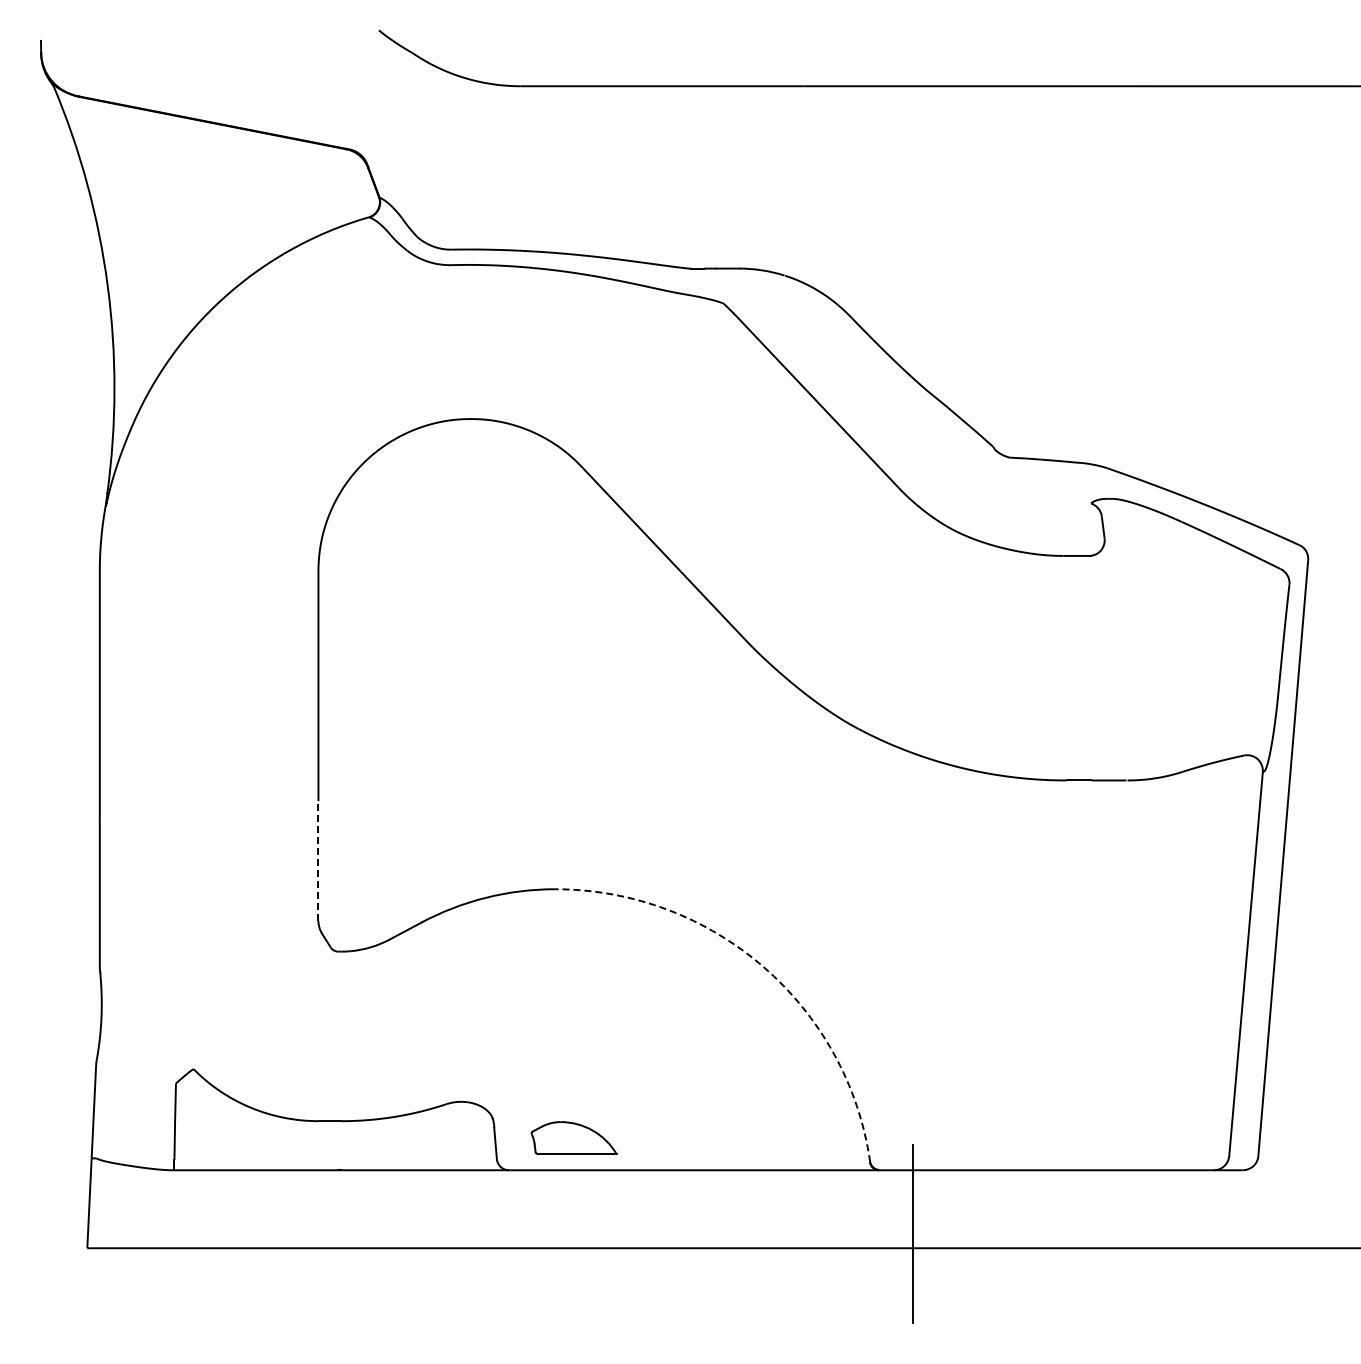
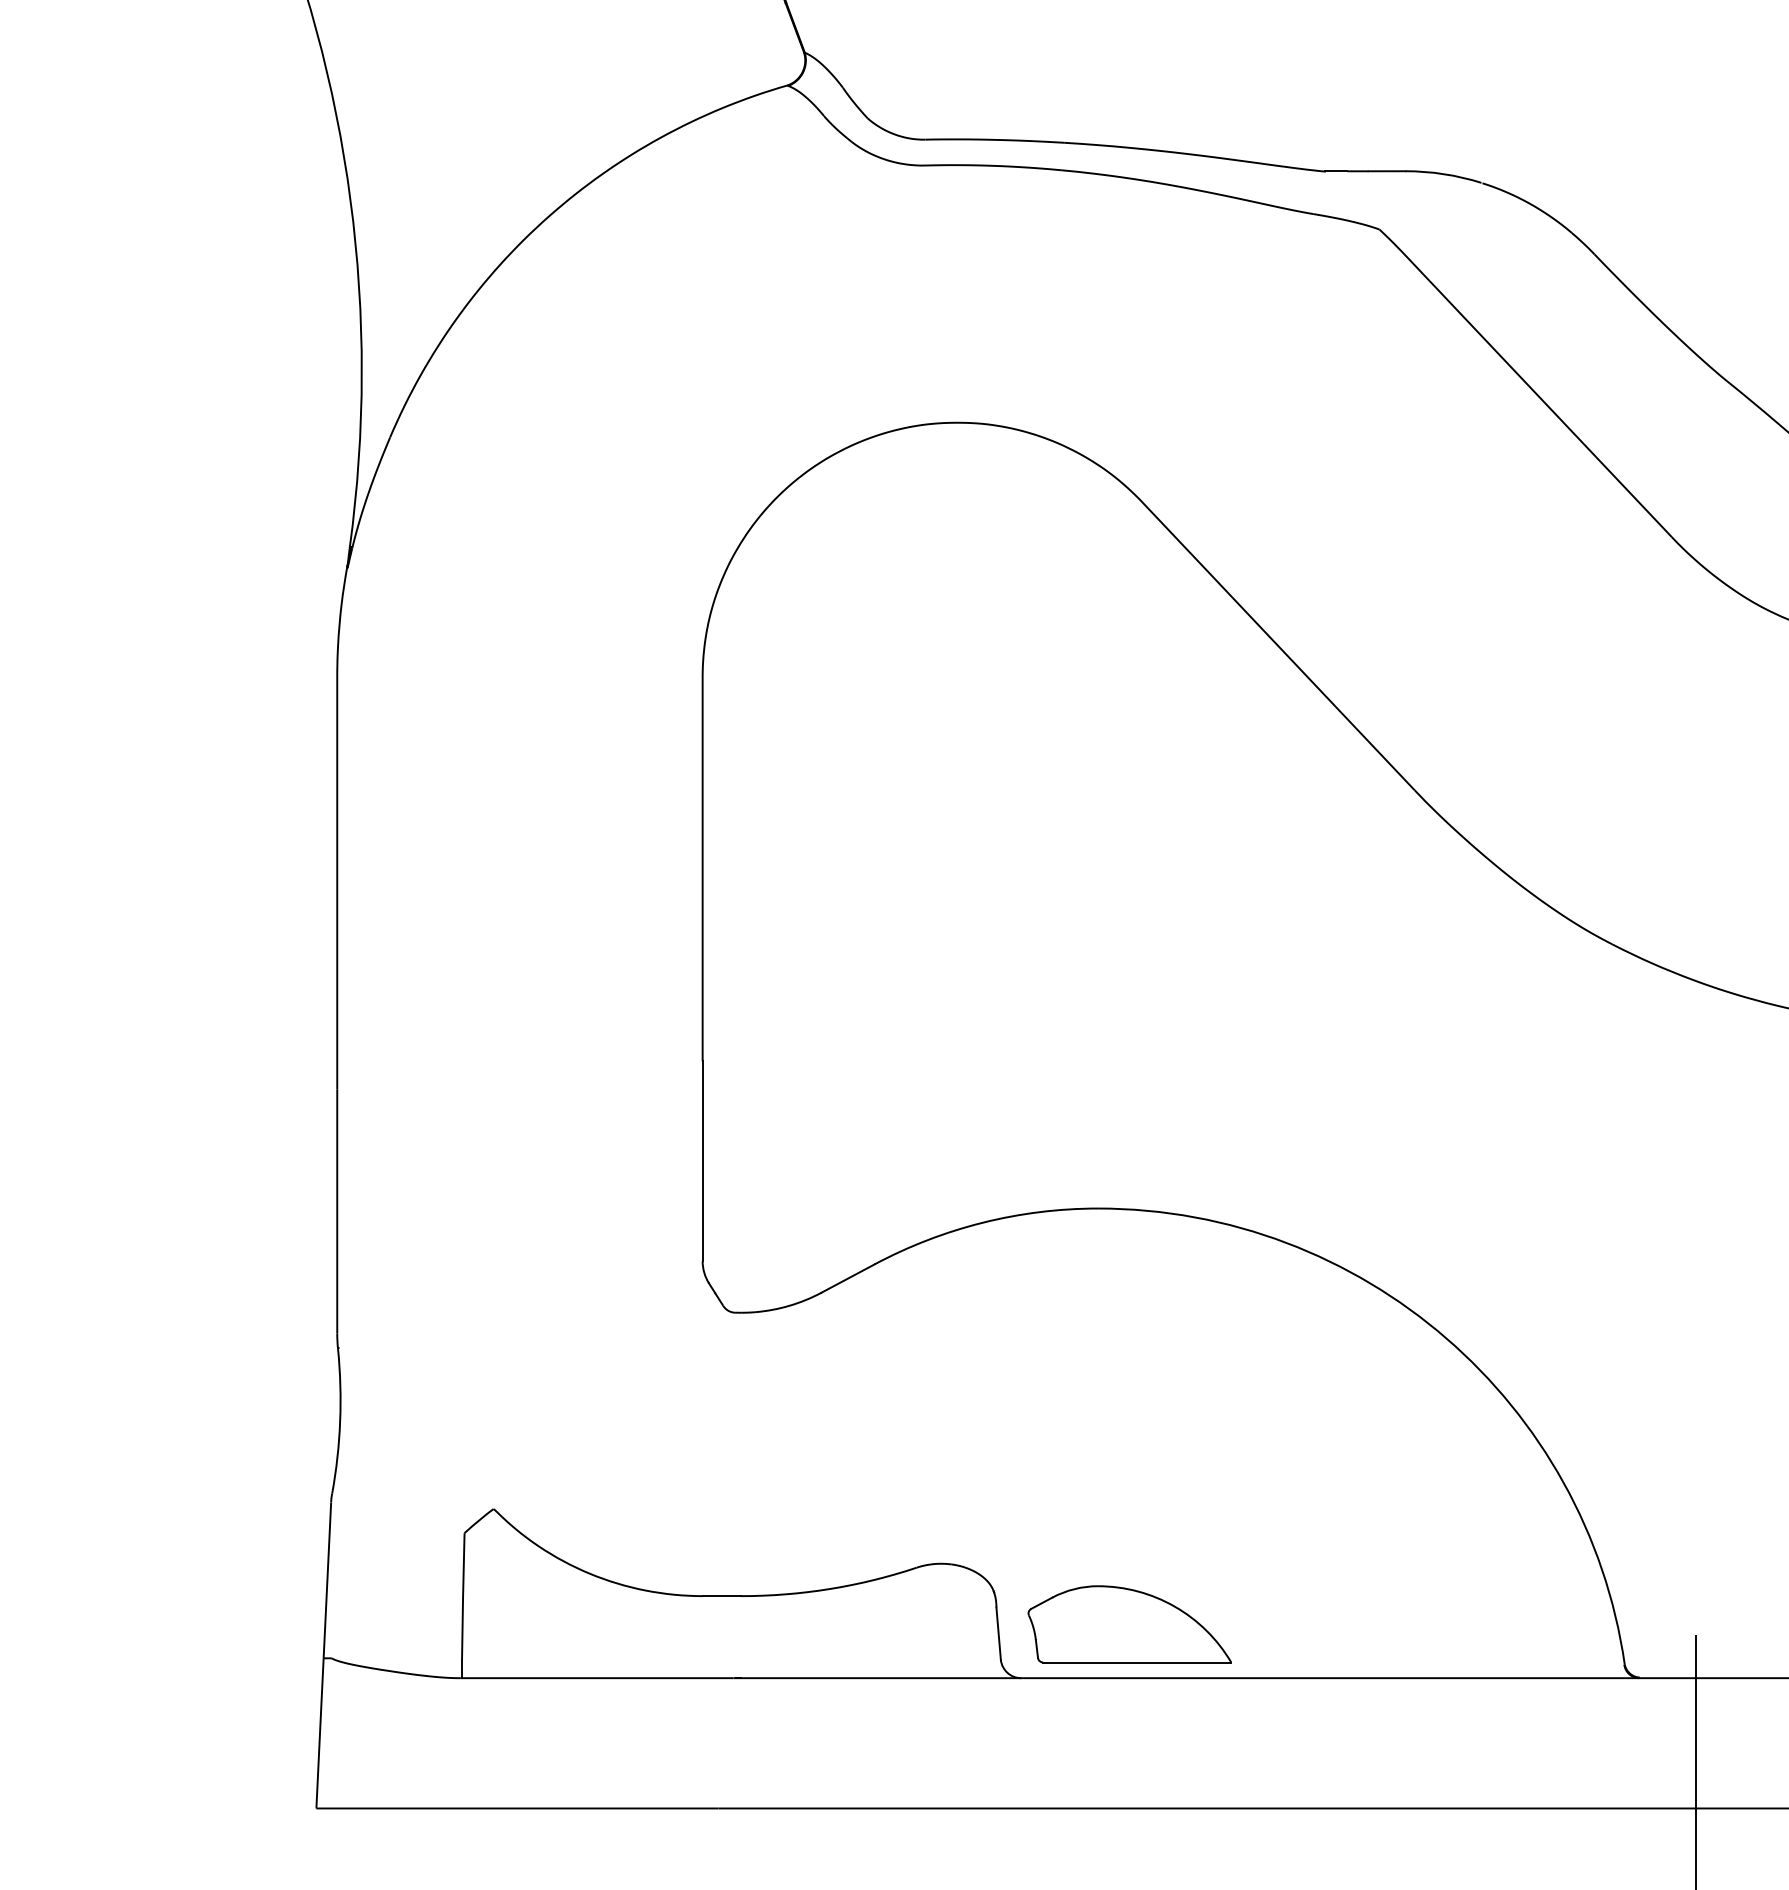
line: (318, 861) -> (702, 1162), dashed -> solid
arc: (763, 966) -> (1446, 1337), dashed -> solid
part: (573, 1137) -> (1128, 1623), size x1.43

